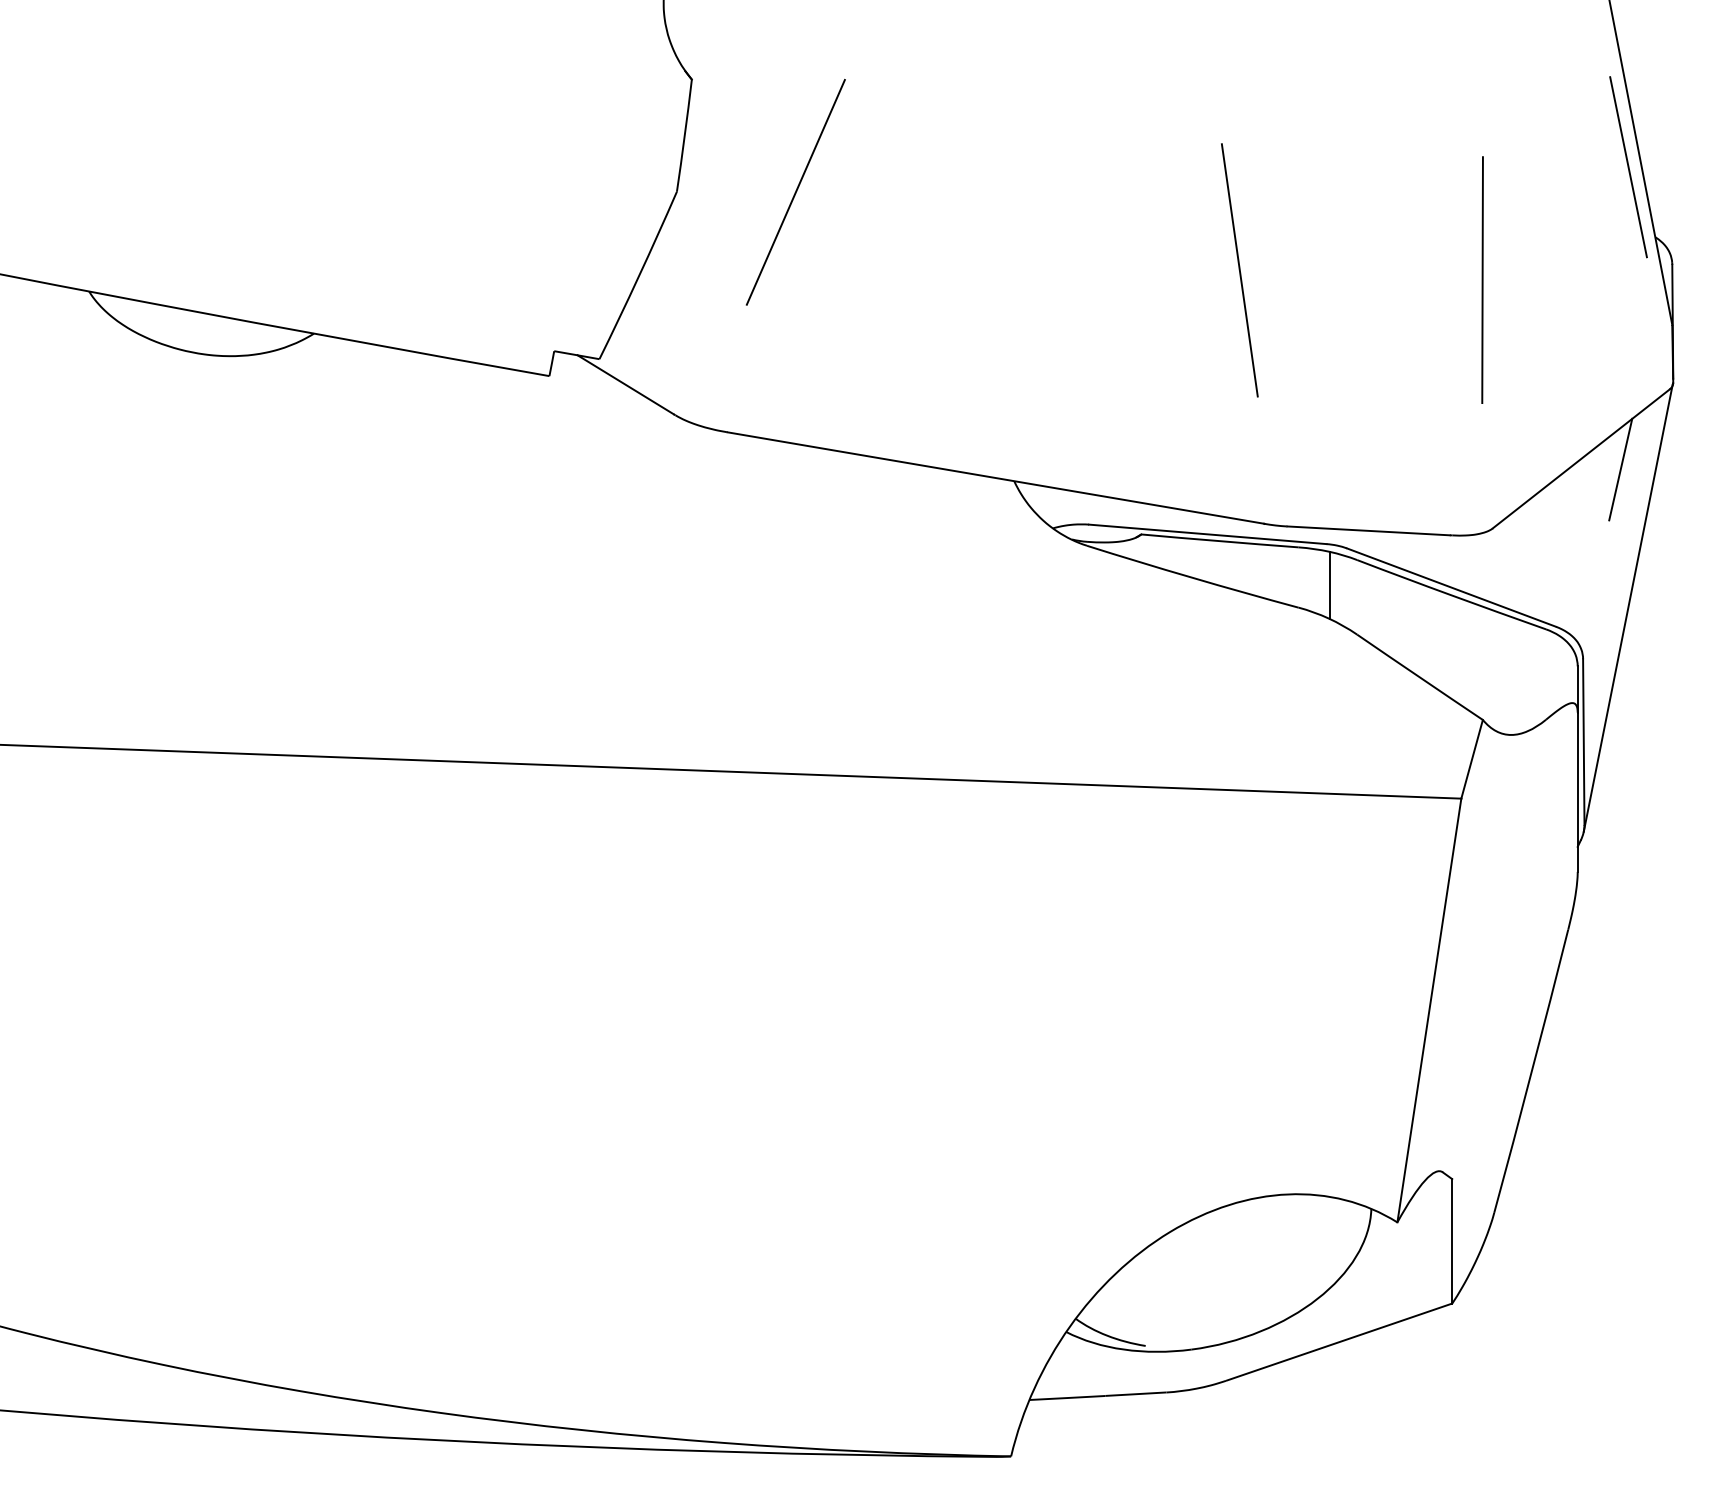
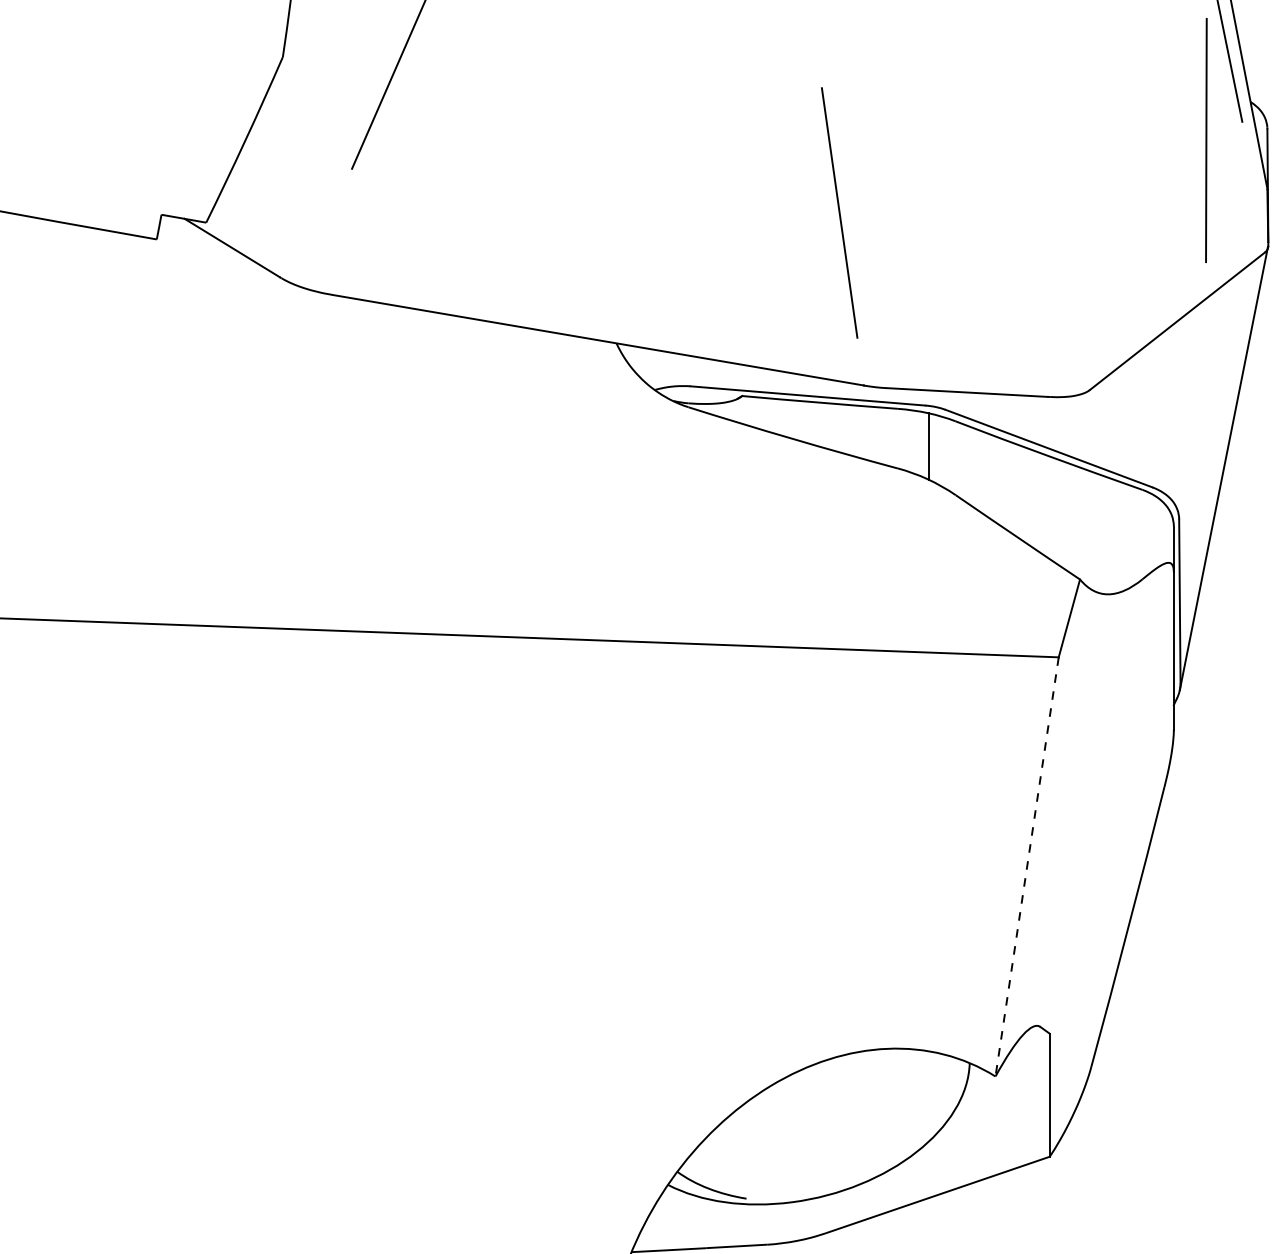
line: (1239, 270) -> (839, 213), moved
line: (1482, 279) -> (1206, 139), moved
line: (1620, 469) -> (1216, 331), removed
line: (1429, 1010) -> (1027, 866), solid -> dashed

